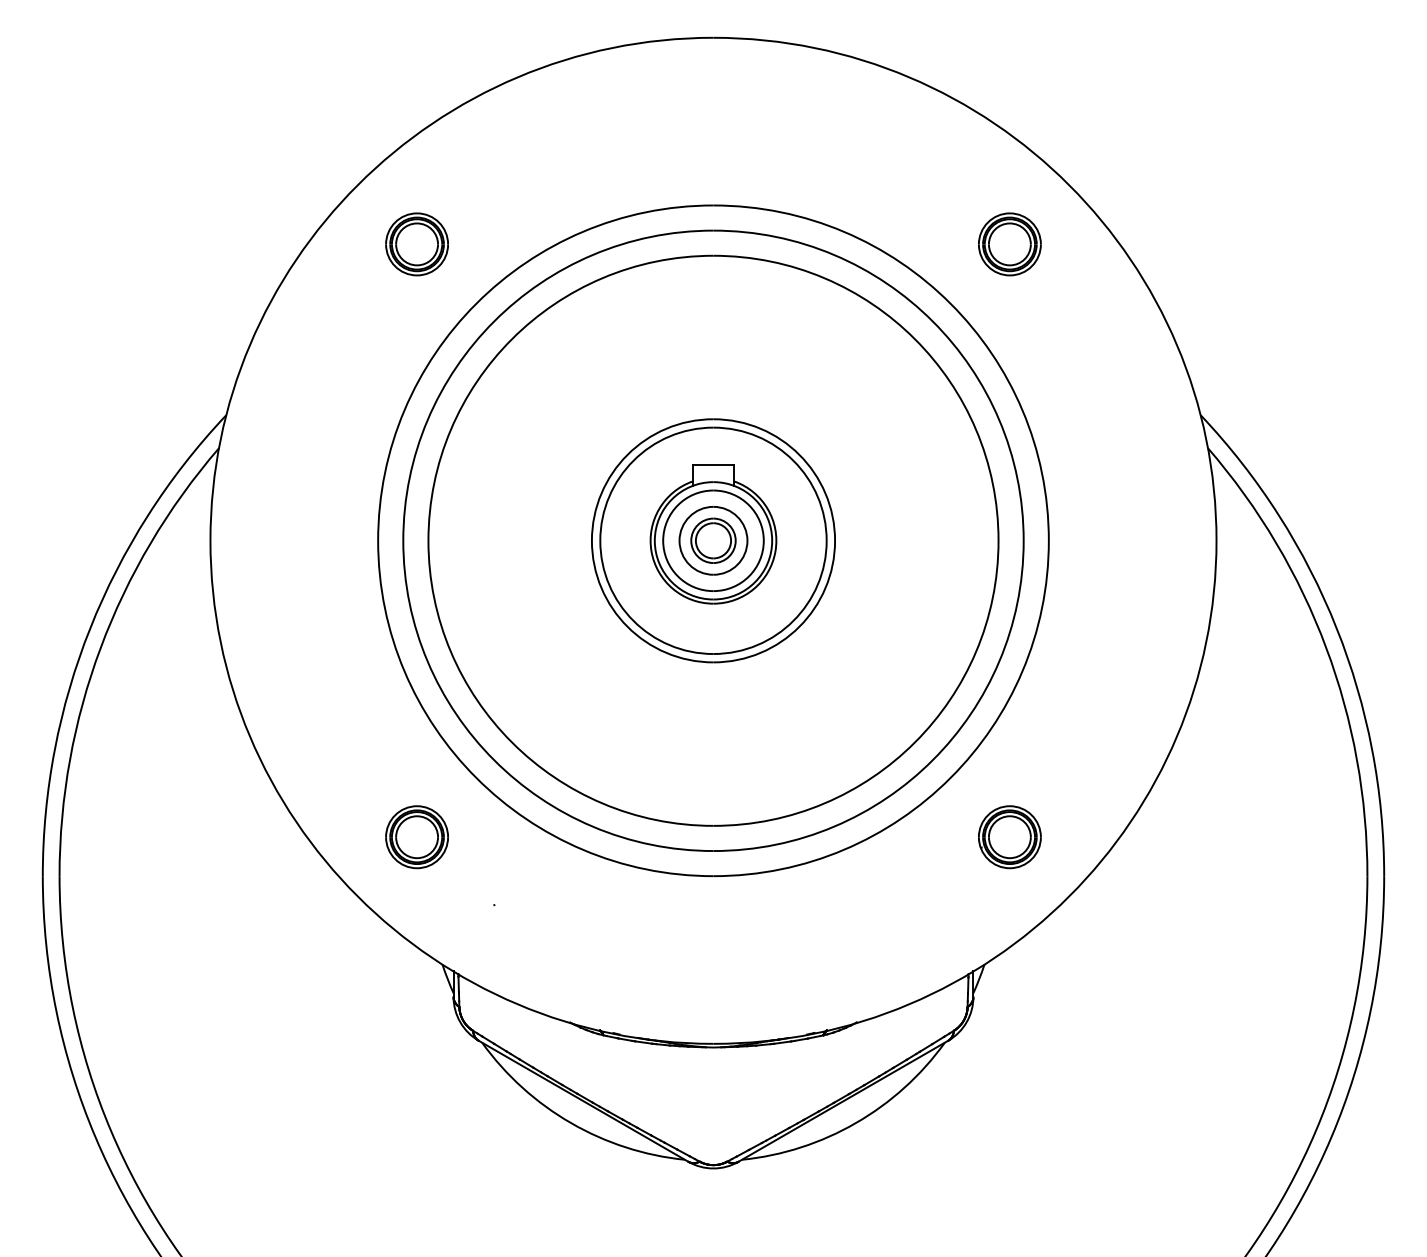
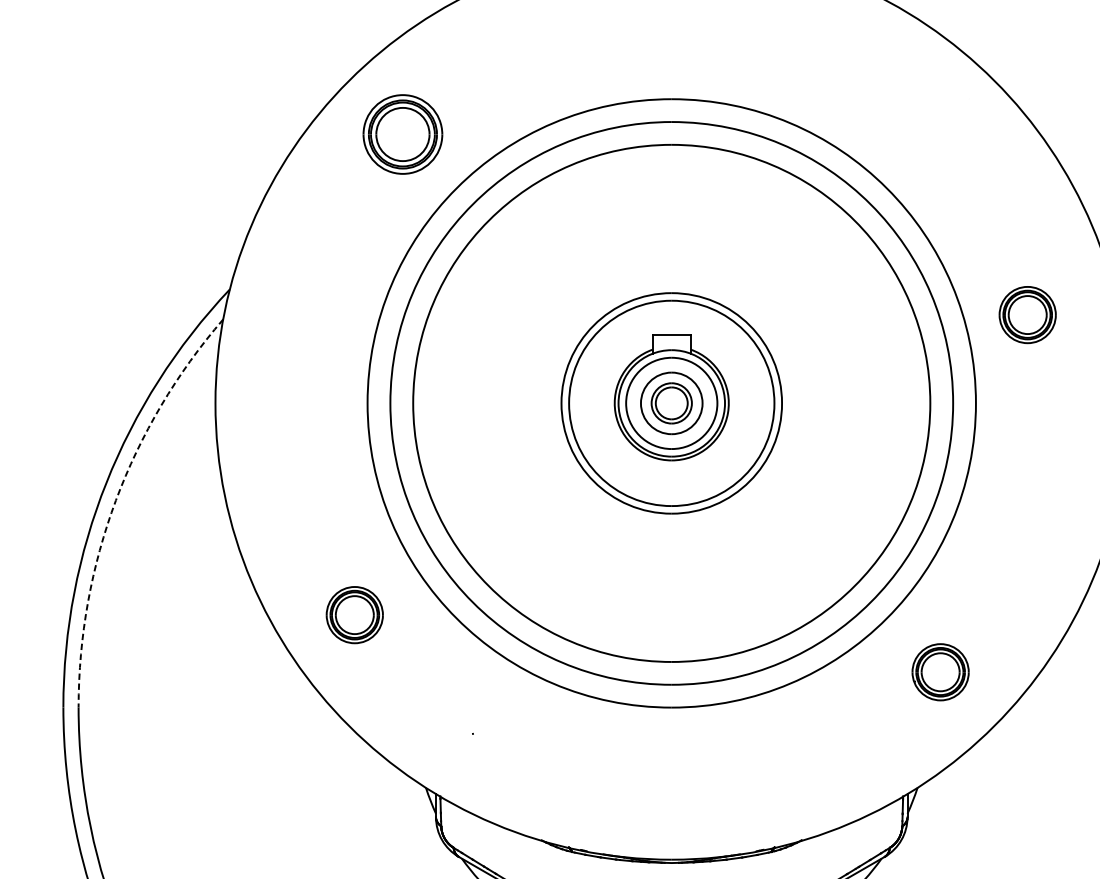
part: (416, 244) -> (402, 134), size x1.4
part: (1009, 244) -> (1027, 315), moved
arc: (100, 647) -> (115, 500), solid -> dashed
part: (416, 837) -> (354, 615), moved

